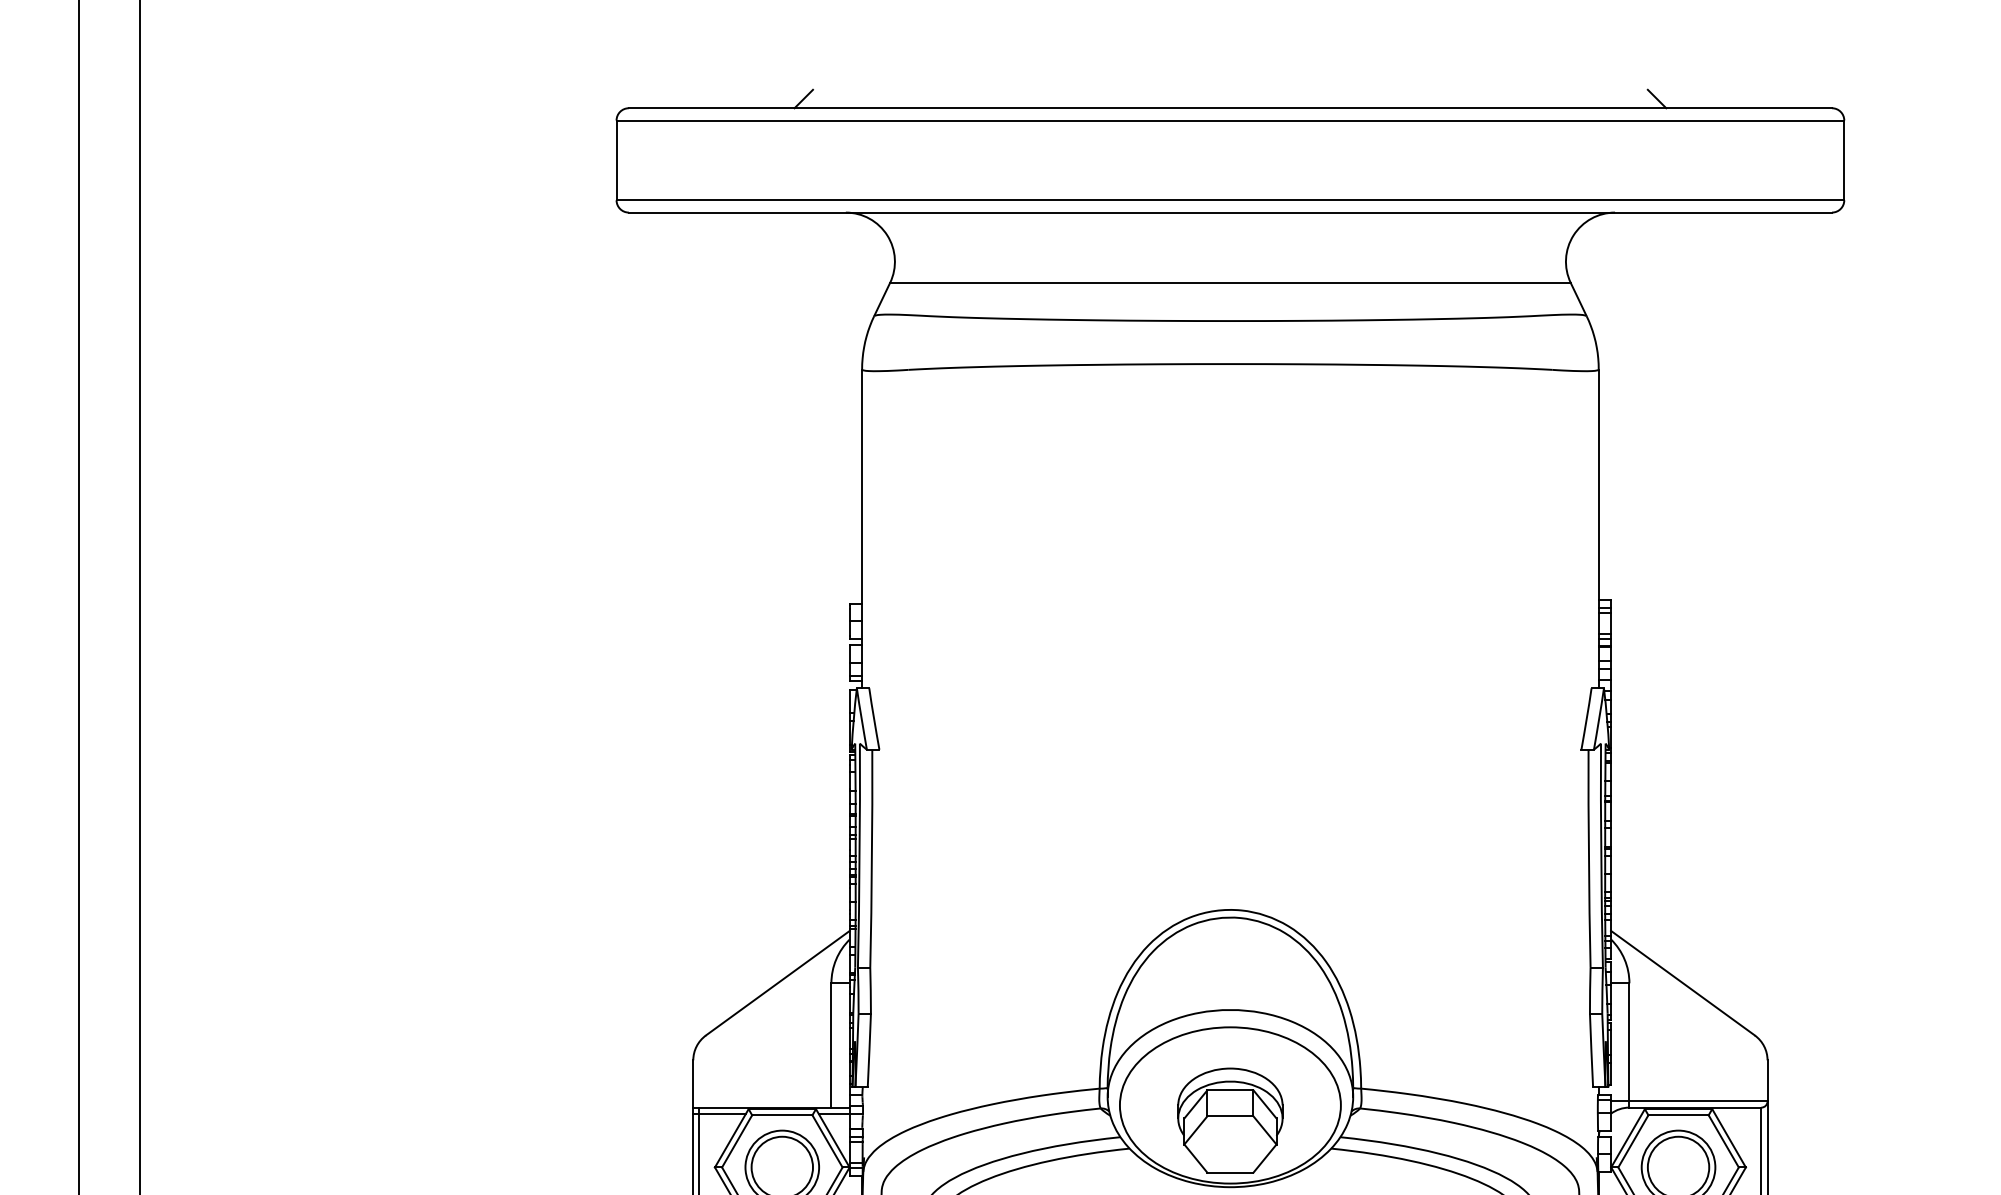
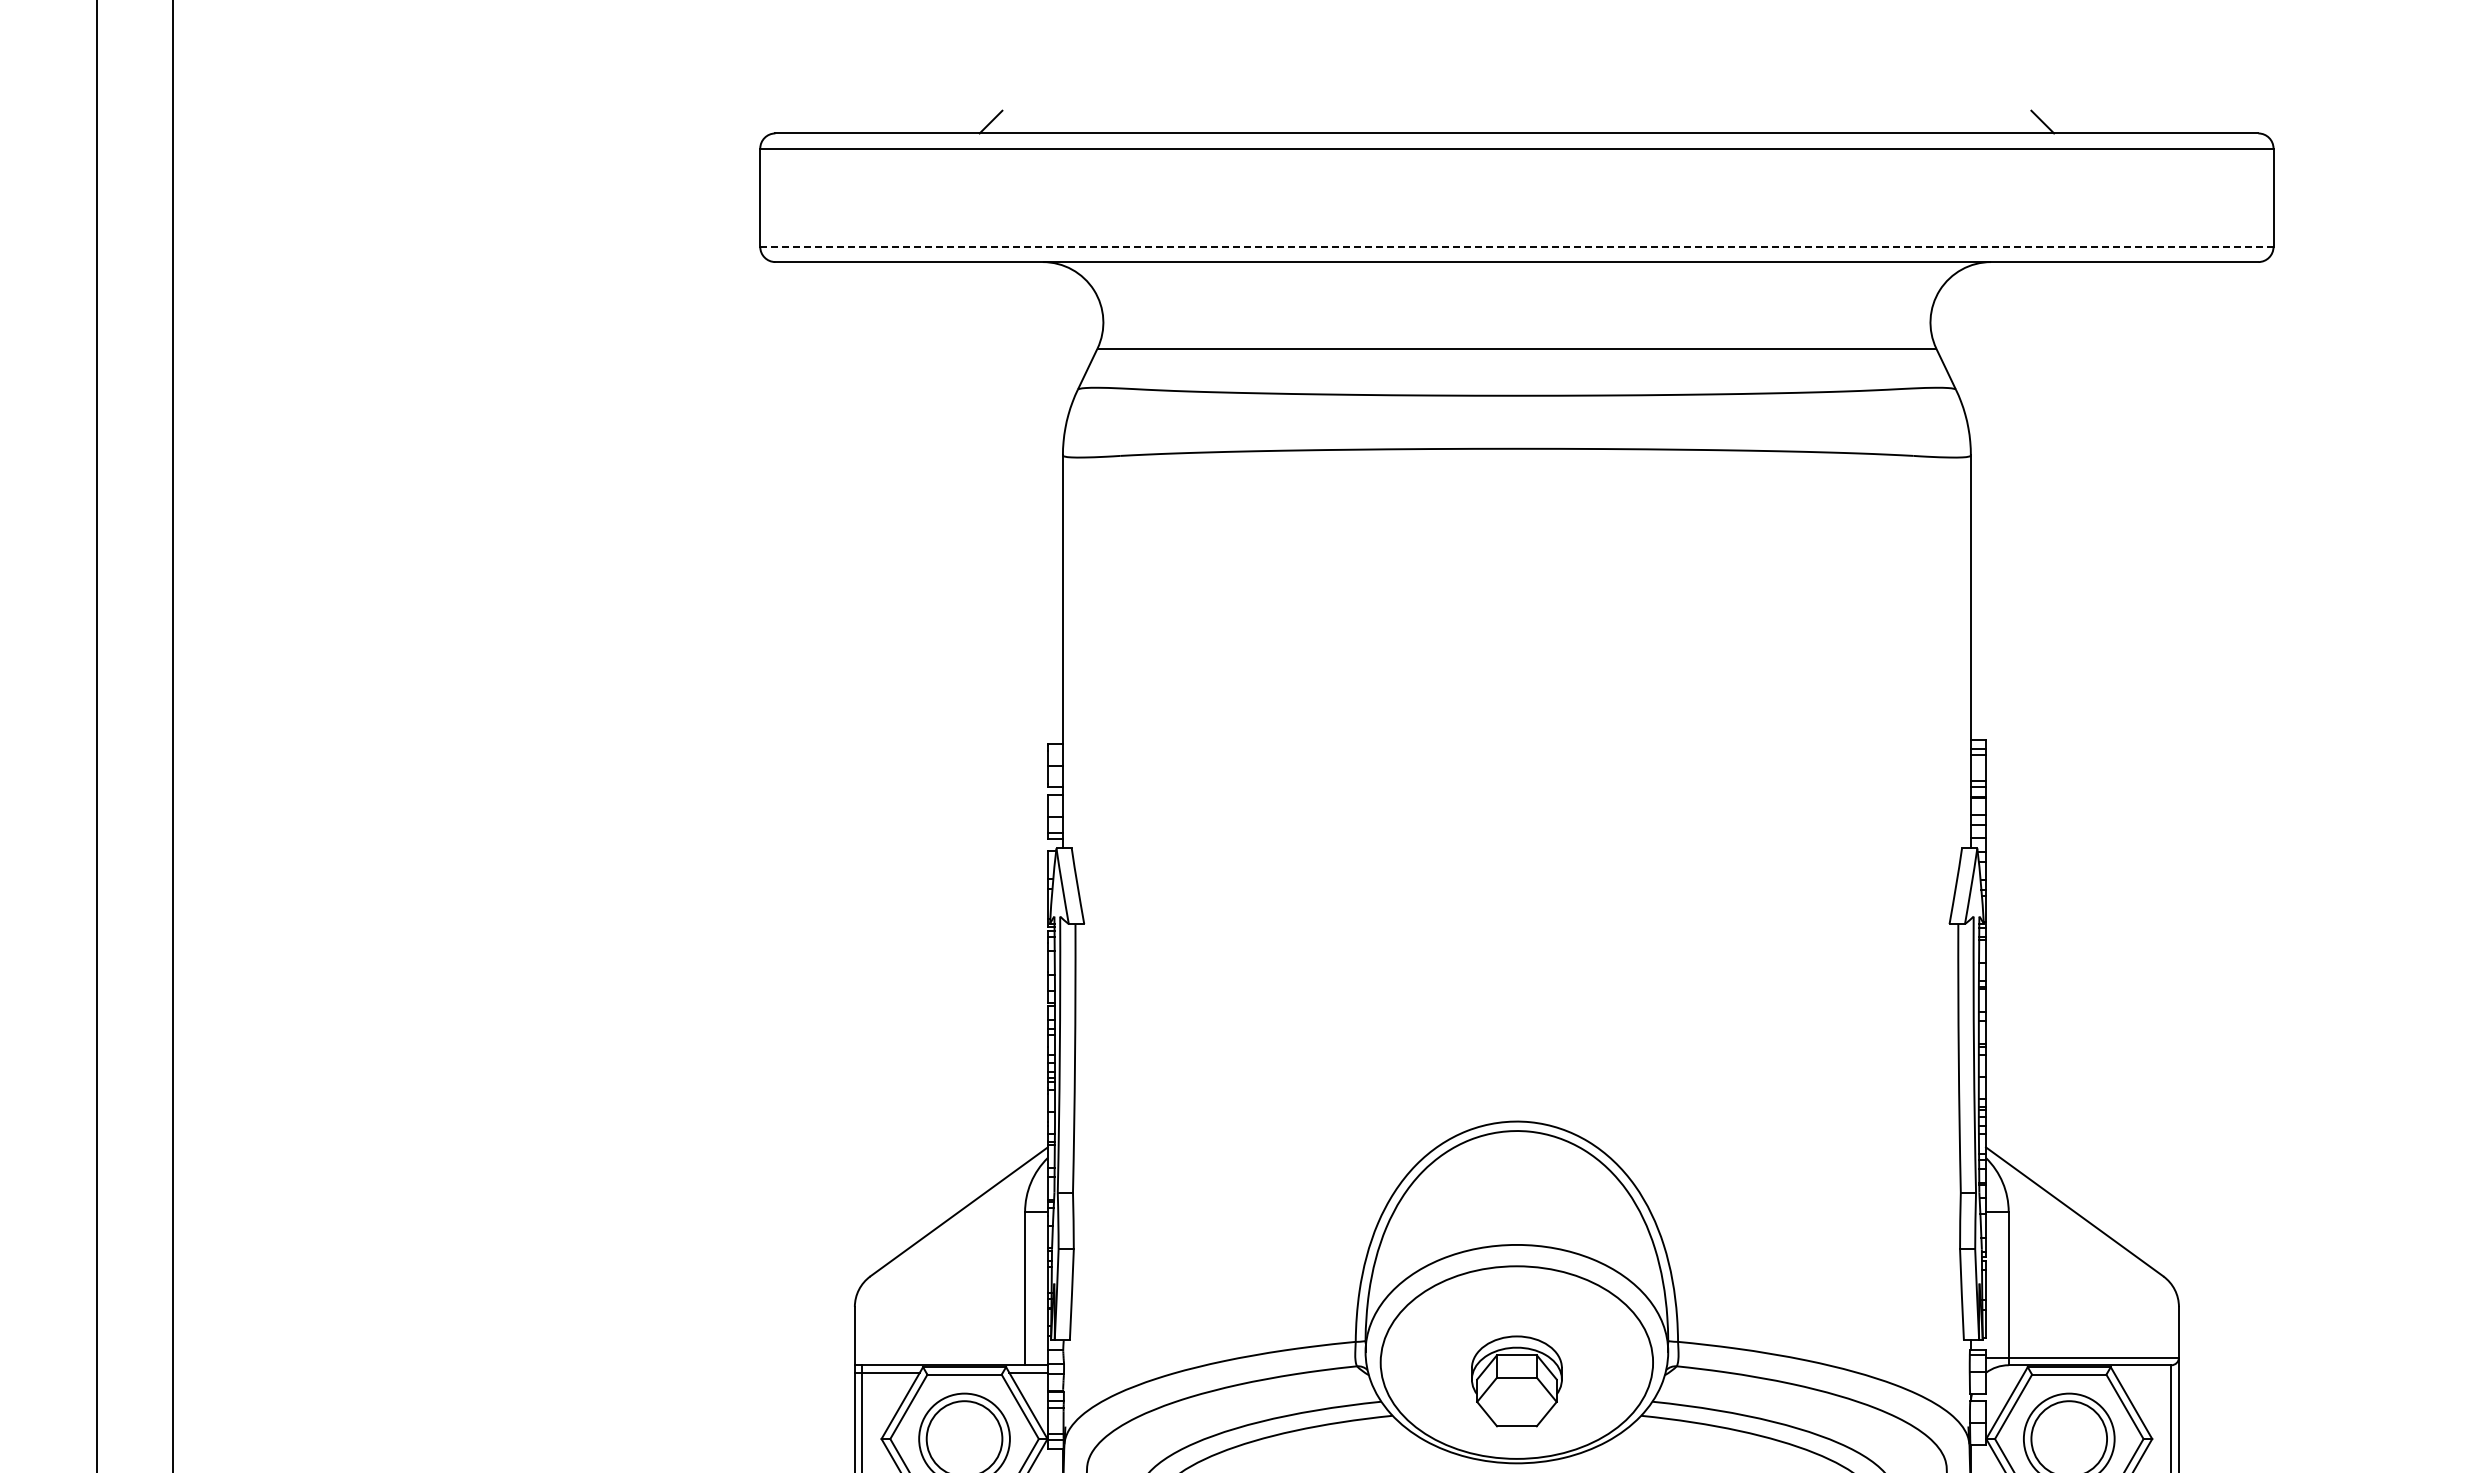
line: (1230, 199) -> (1516, 246), solid -> dashed
part: (1230, 1120) -> (1516, 1381), size x0.7

